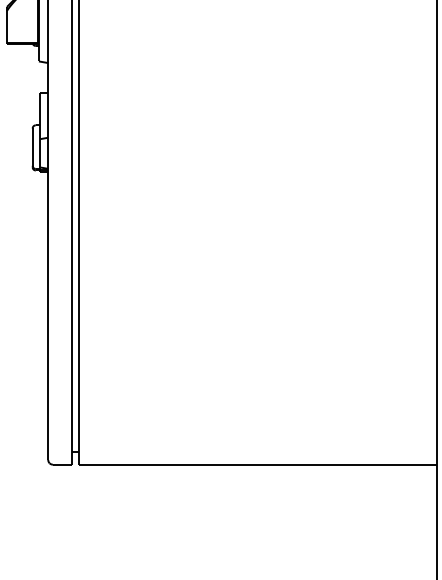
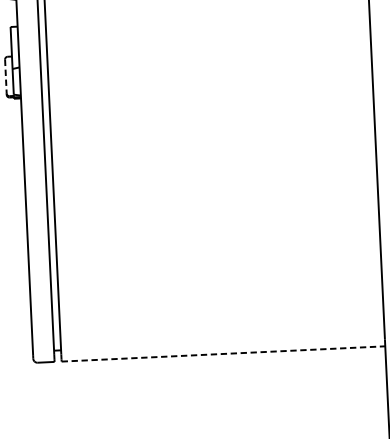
line: (32, 147) -> (5, 76), solid -> dashed
line: (258, 464) -> (223, 353), solid -> dashed

